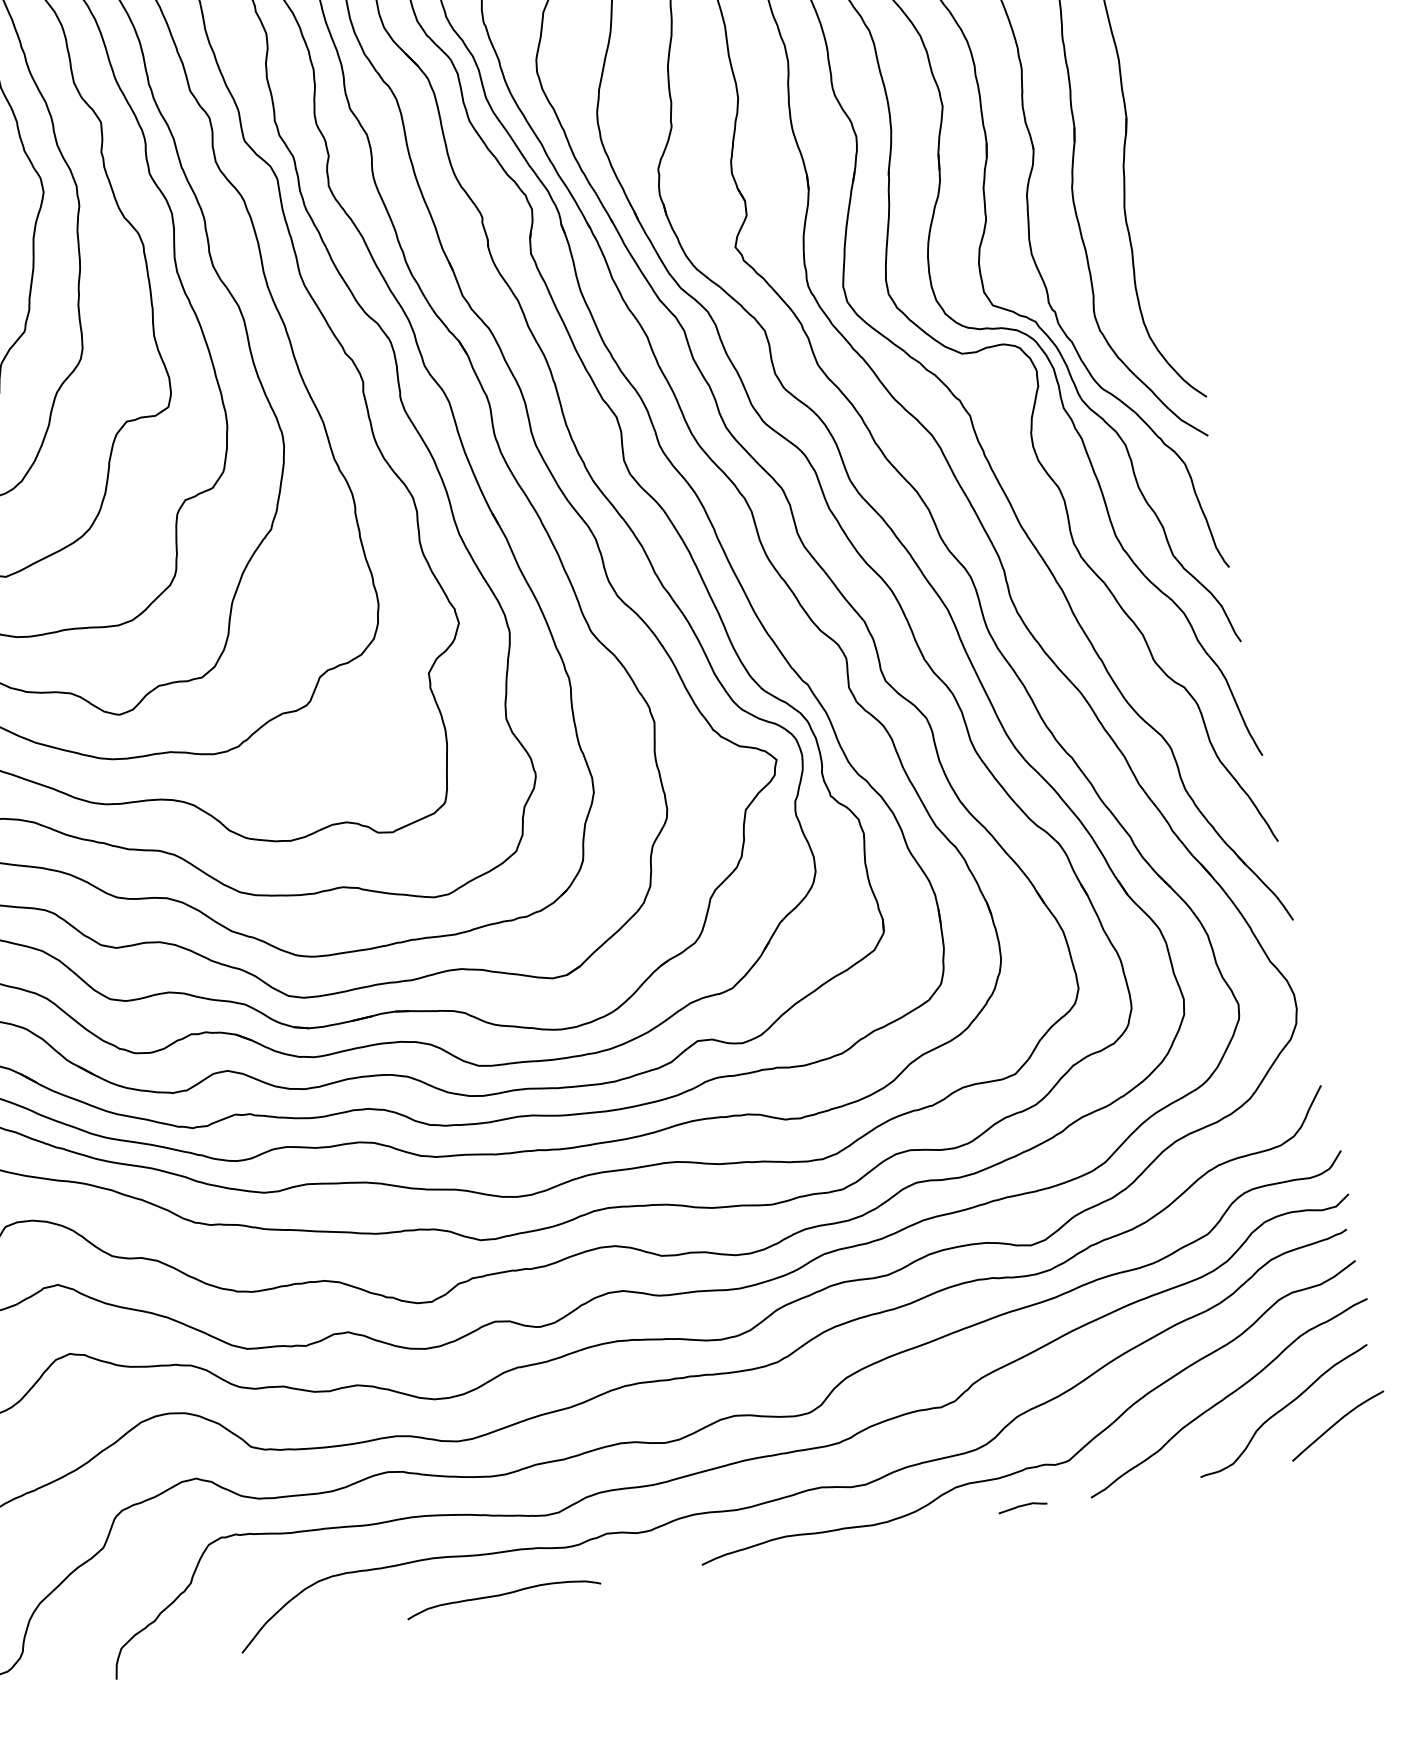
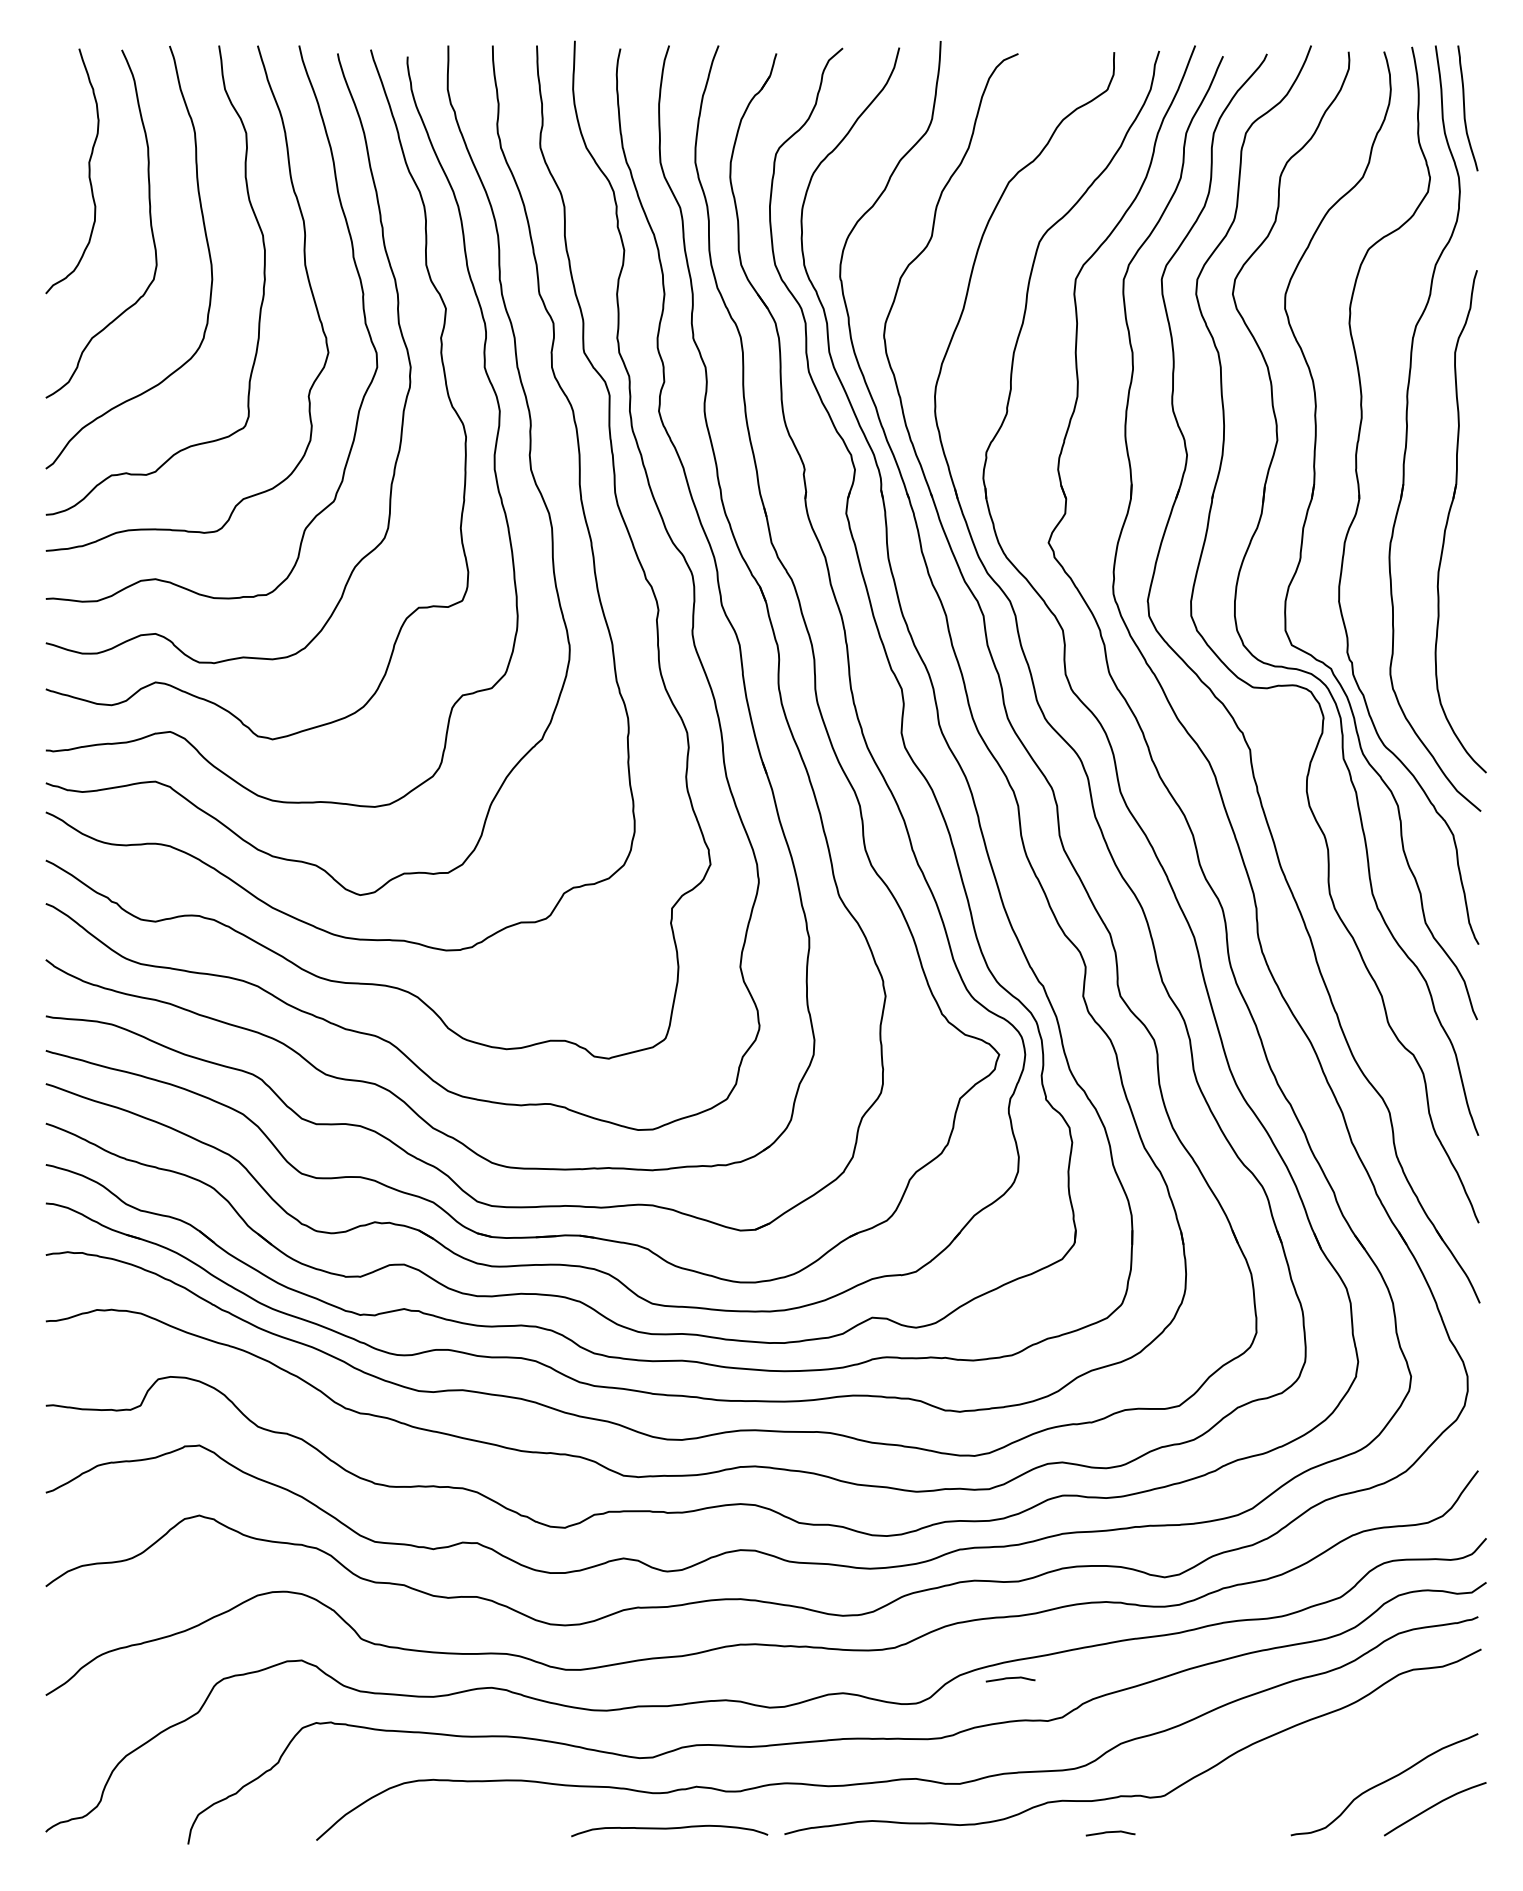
curve: (897, 1372) -> (1010, 1678), added
curve: (1227, 1397) -> (1331, 1761), removed
curve: (503, 1595) -> (669, 1829), moved

